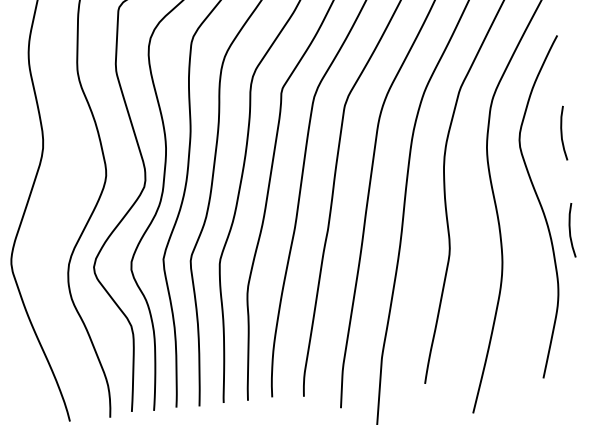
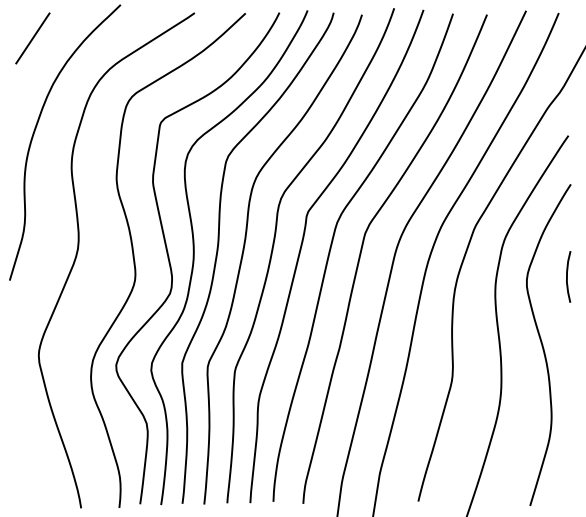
curve: (570, 230) -> (567, 368), removed

